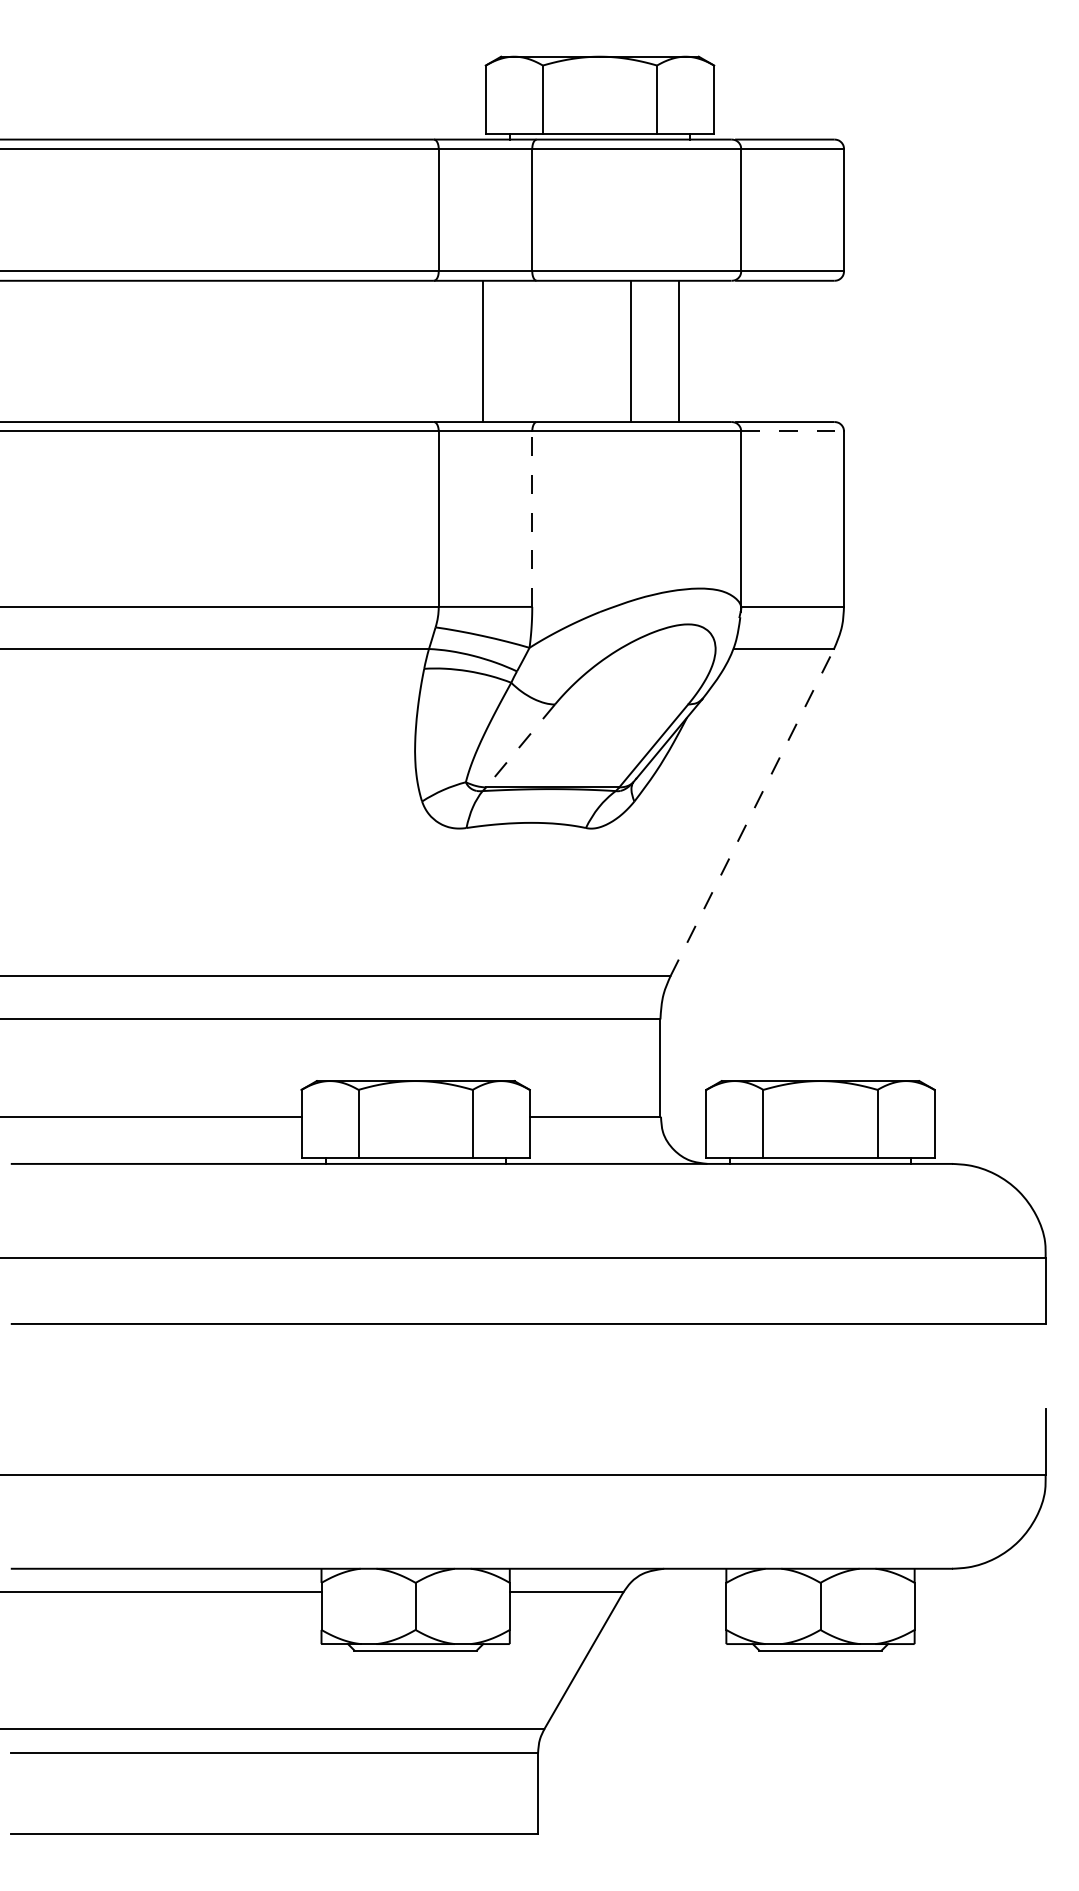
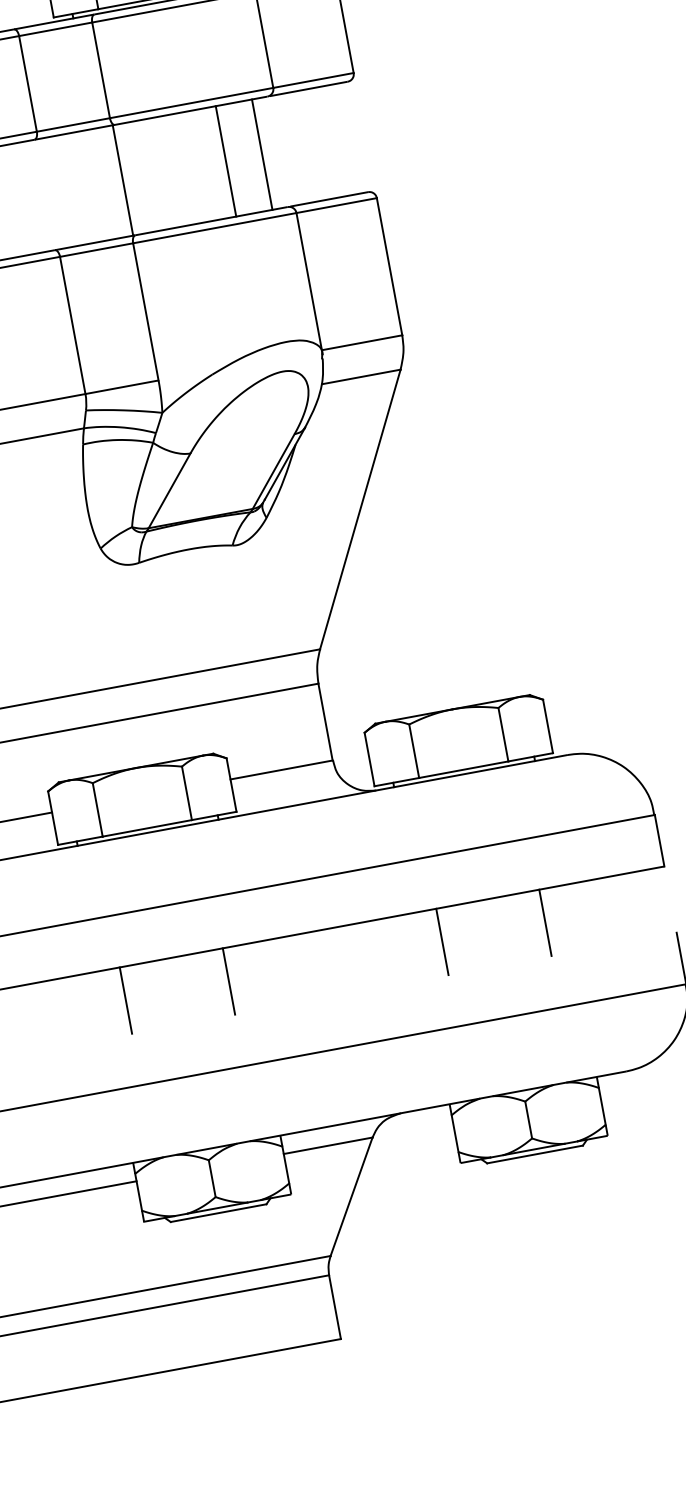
line: (483, 351) -> (123, 180), moved
line: (630, 351) -> (225, 161), moved
line: (679, 351) -> (262, 154), moved
line: (793, 431) -> (337, 205), dashed -> solid
line: (532, 519) -> (146, 312), dashed -> solid
line: (520, 745) -> (169, 490), dashed -> solid
line: (752, 812) -> (360, 509), dashed -> solid
line: (349, 1365) -> (125, 999), added
line: (481, 1365) -> (228, 980), added
line: (754, 1365) -> (442, 941), added
line: (886, 1365) -> (545, 922), added

